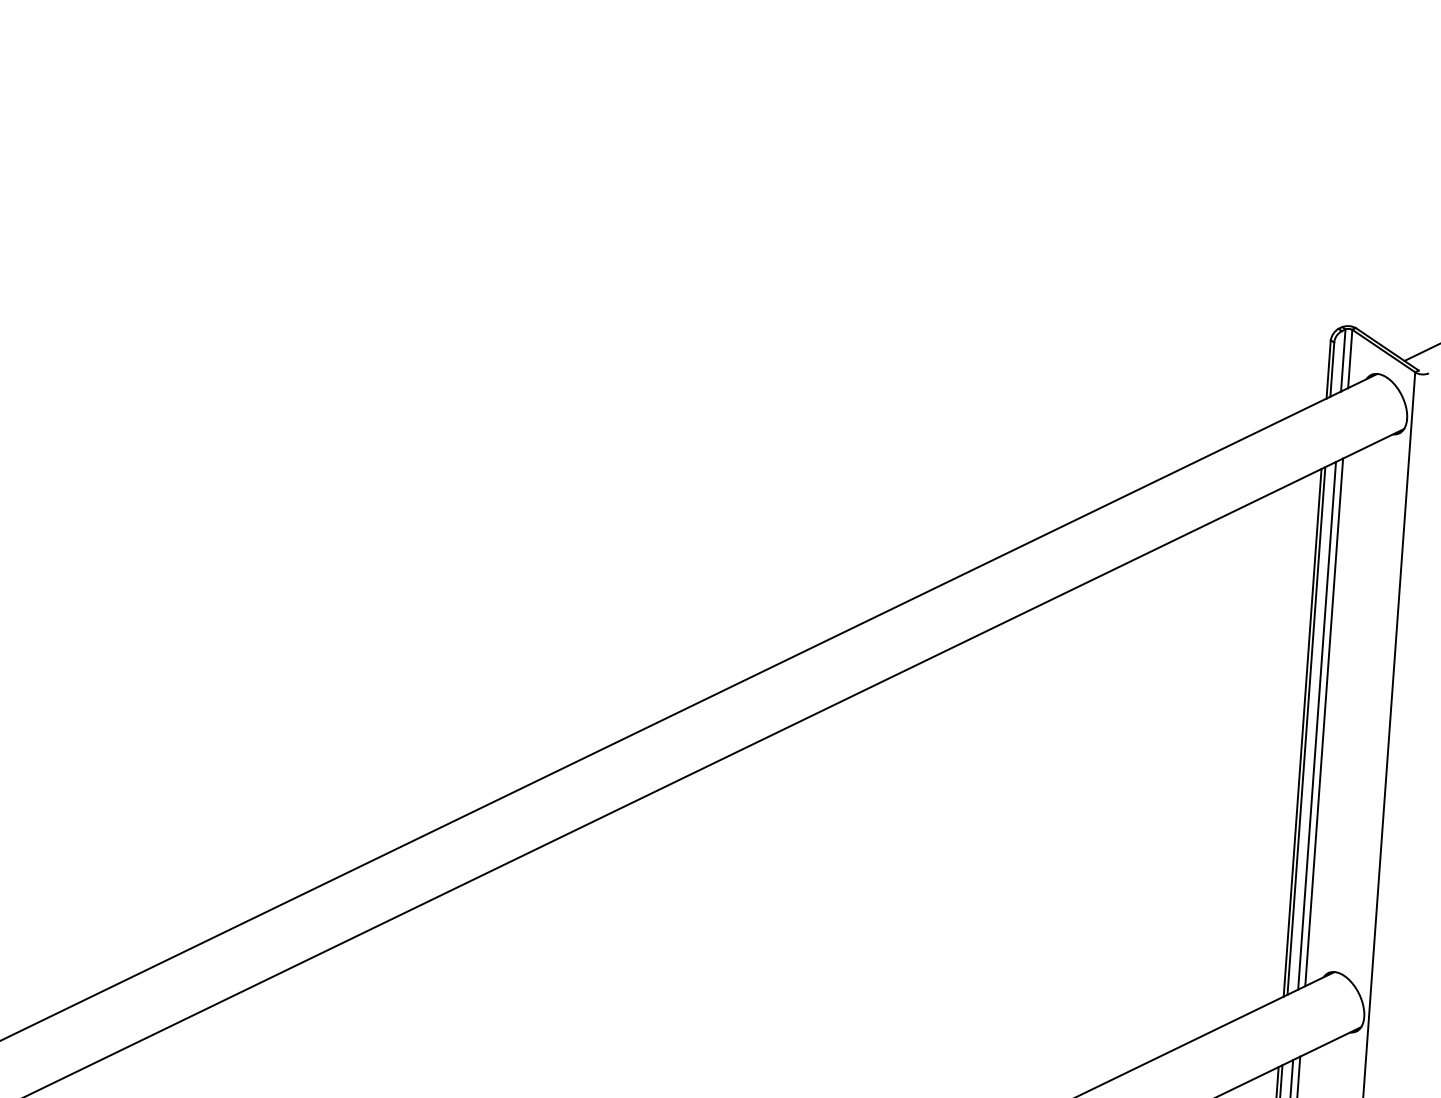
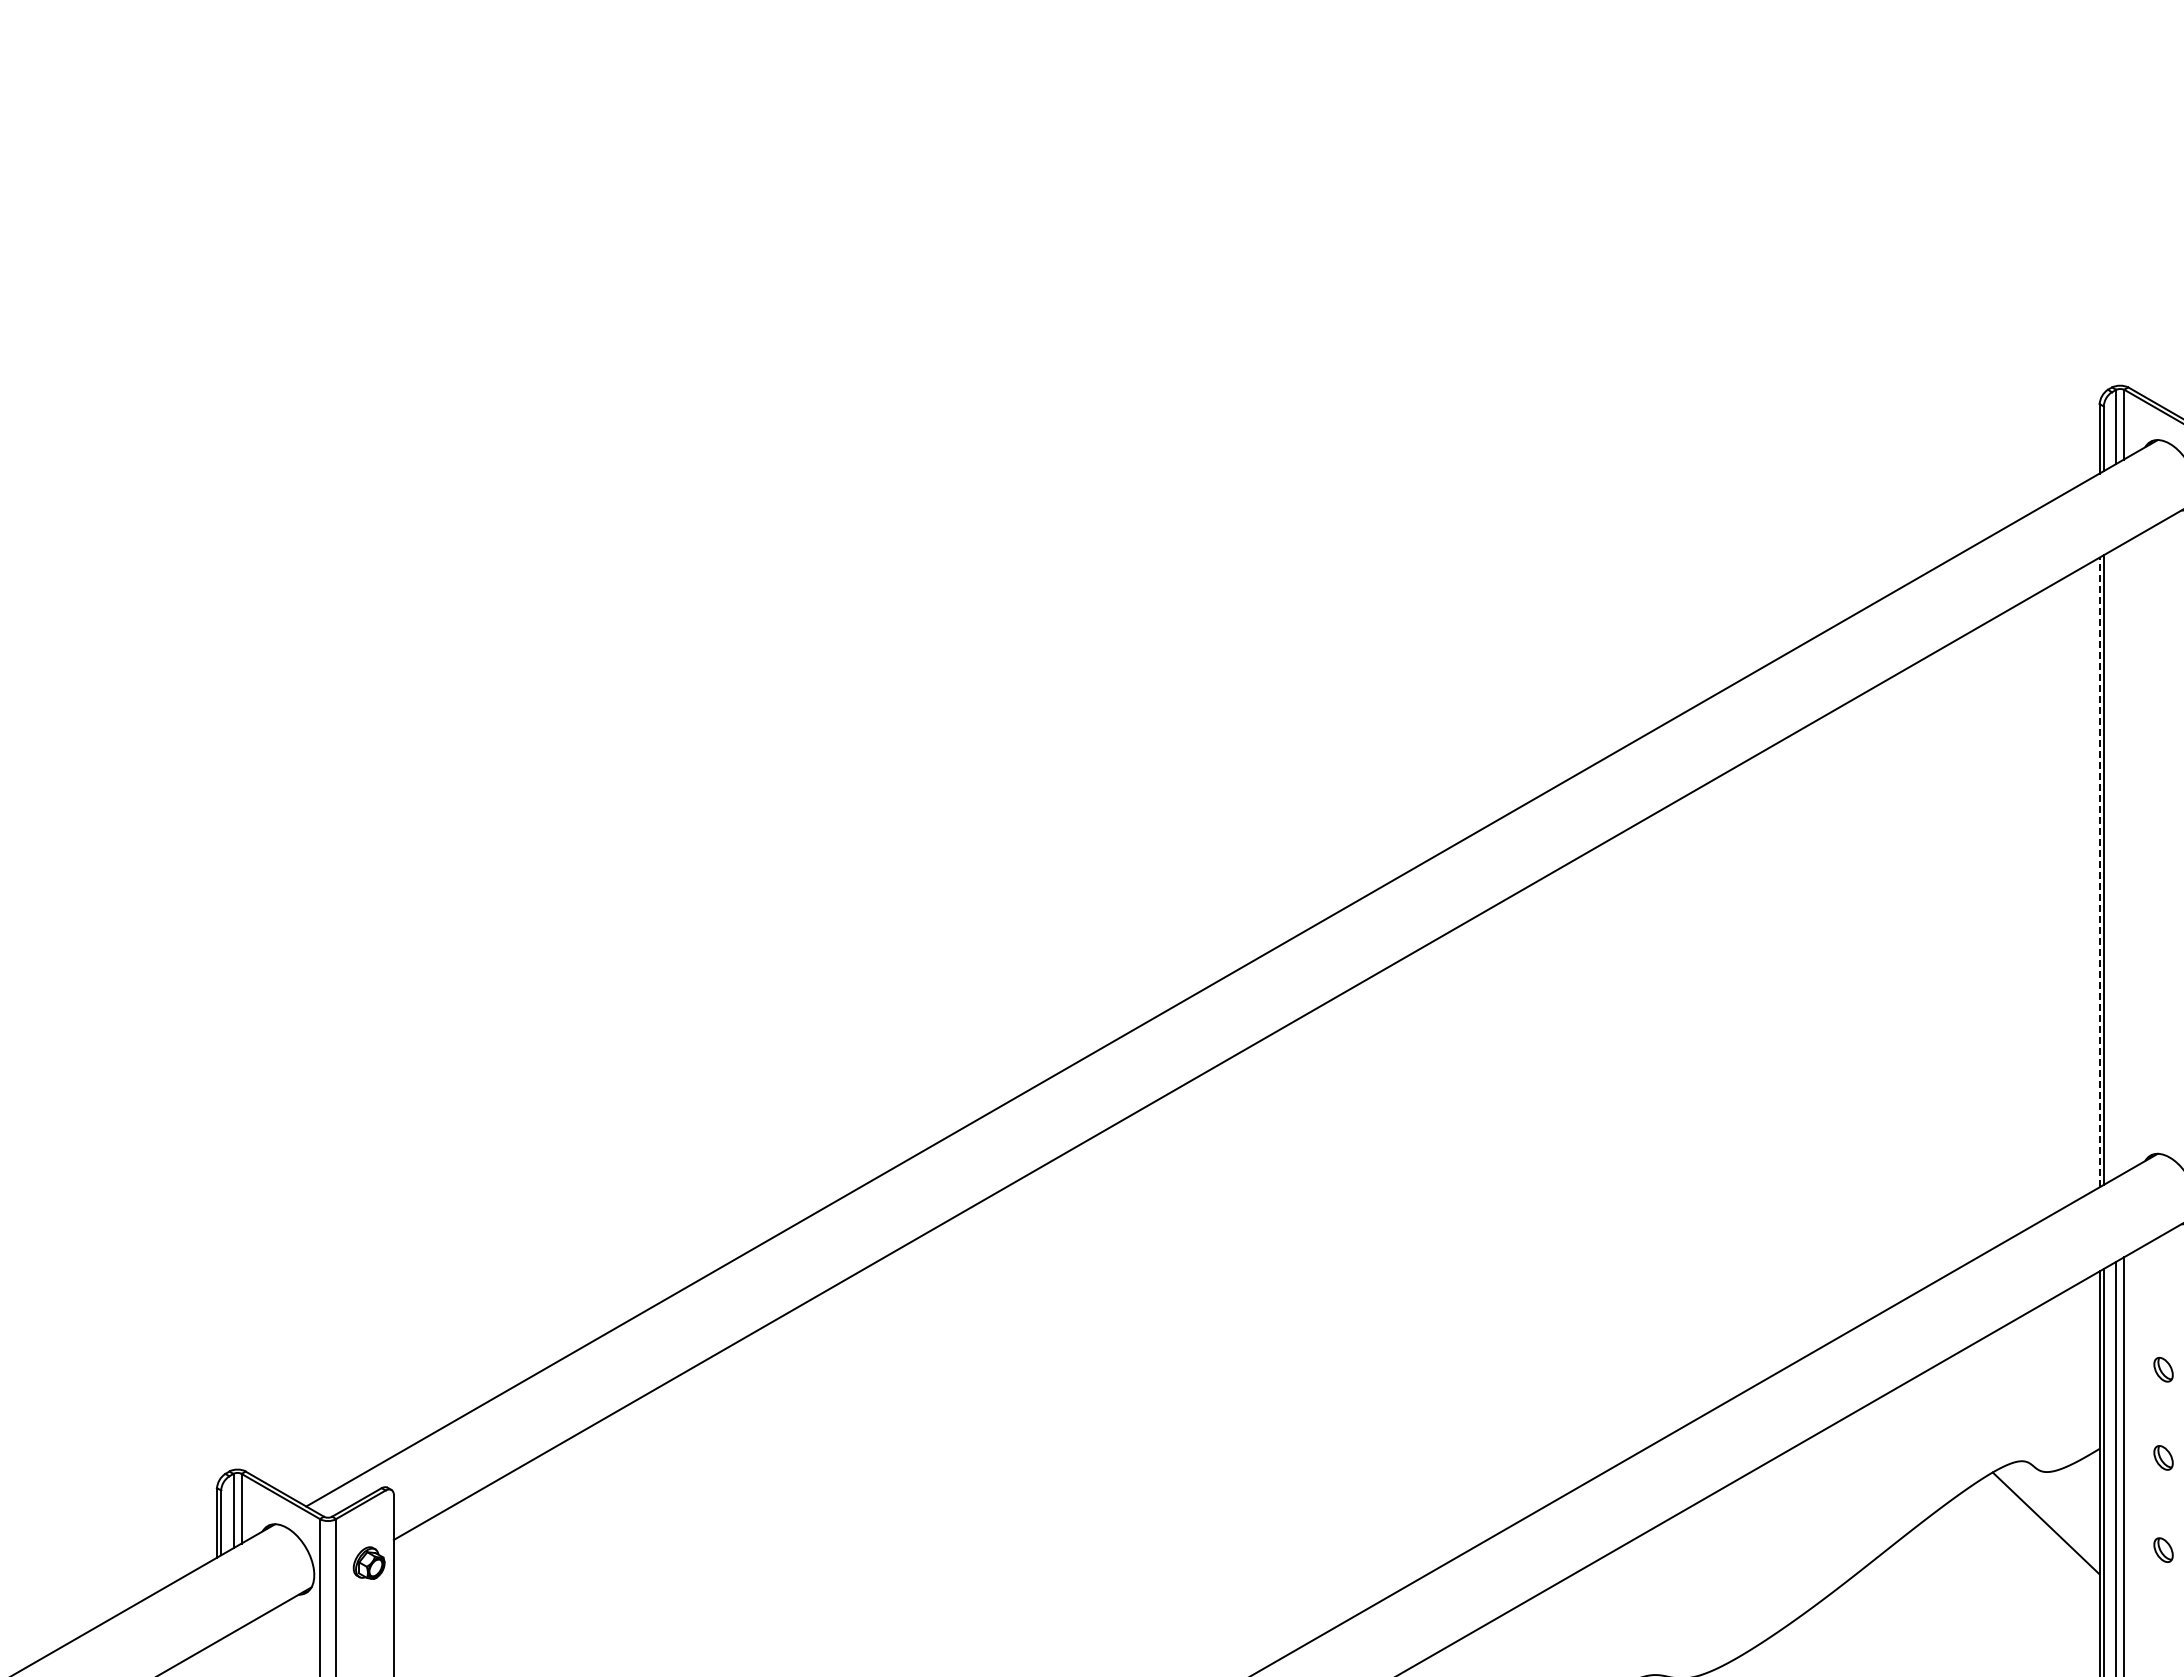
line: (1324, 722) -> (2124, 858), removed
line: (1317, 726) -> (2116, 863), removed
line: (1302, 732) -> (2099, 872), solid -> dashed

